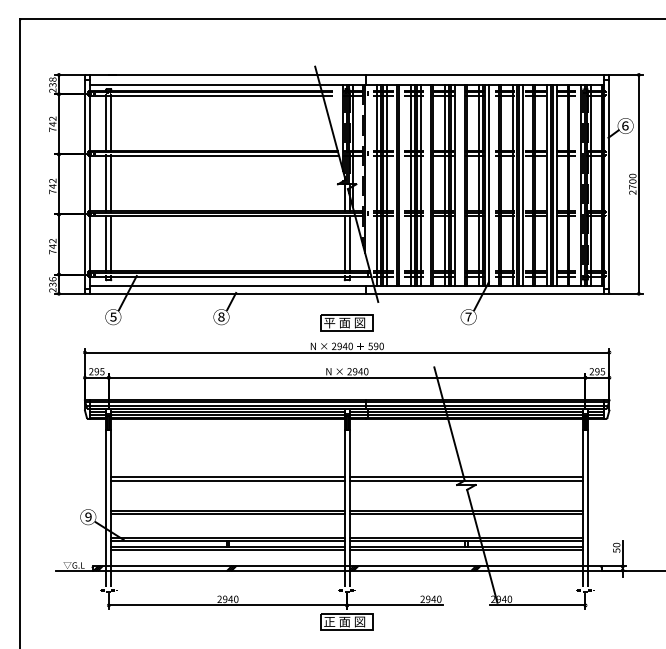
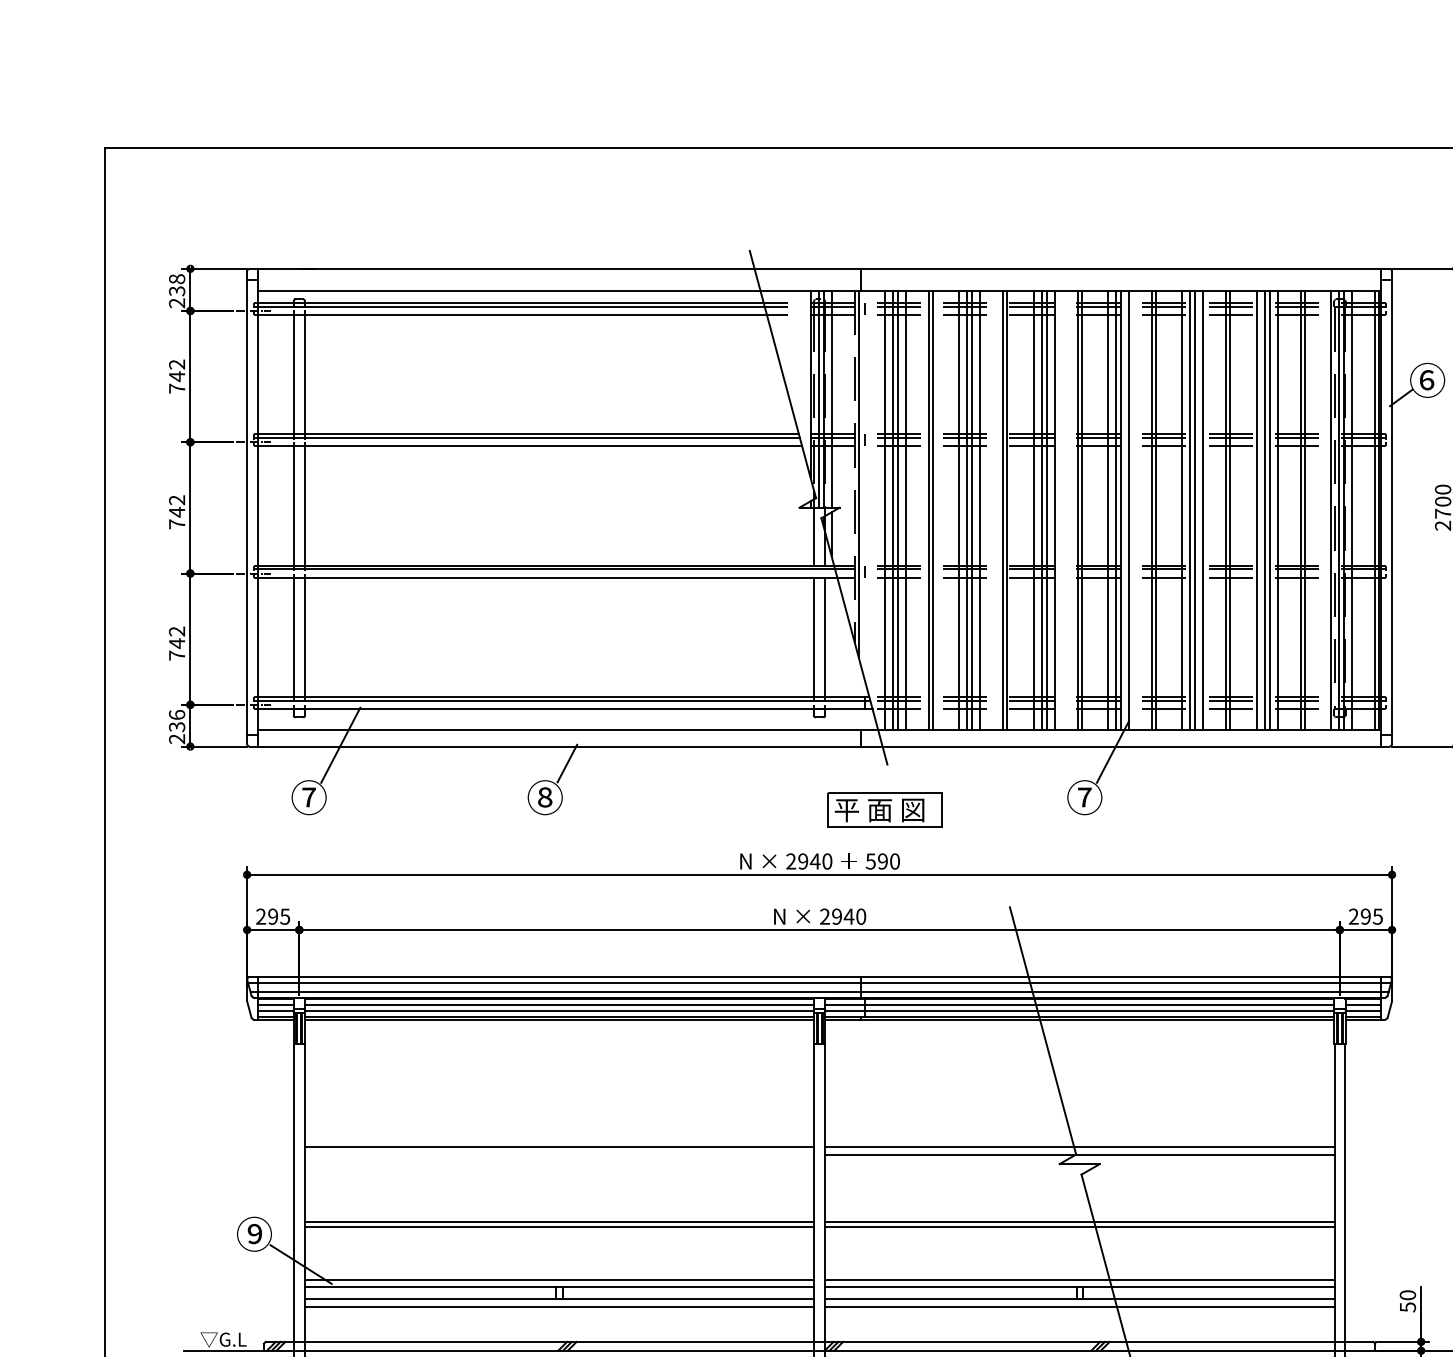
text: (113, 316) -> (309, 796), ⑤ -> ⑦
part: (346, 322) -> (883, 809), moved
line: (227, 480) -> (558, 1154), removed

